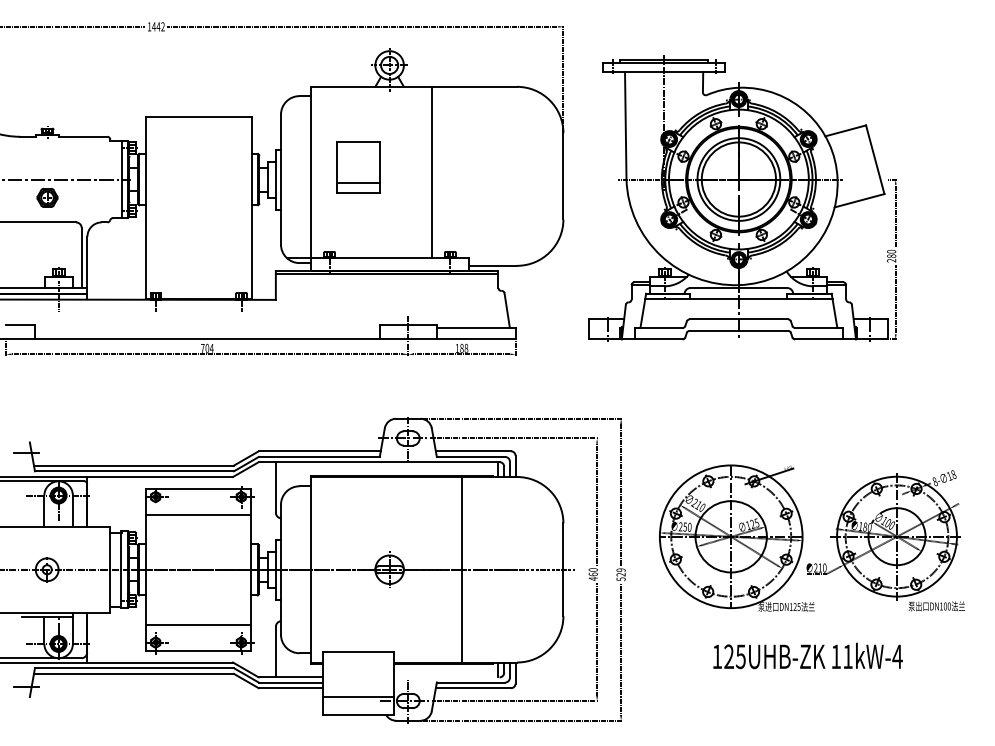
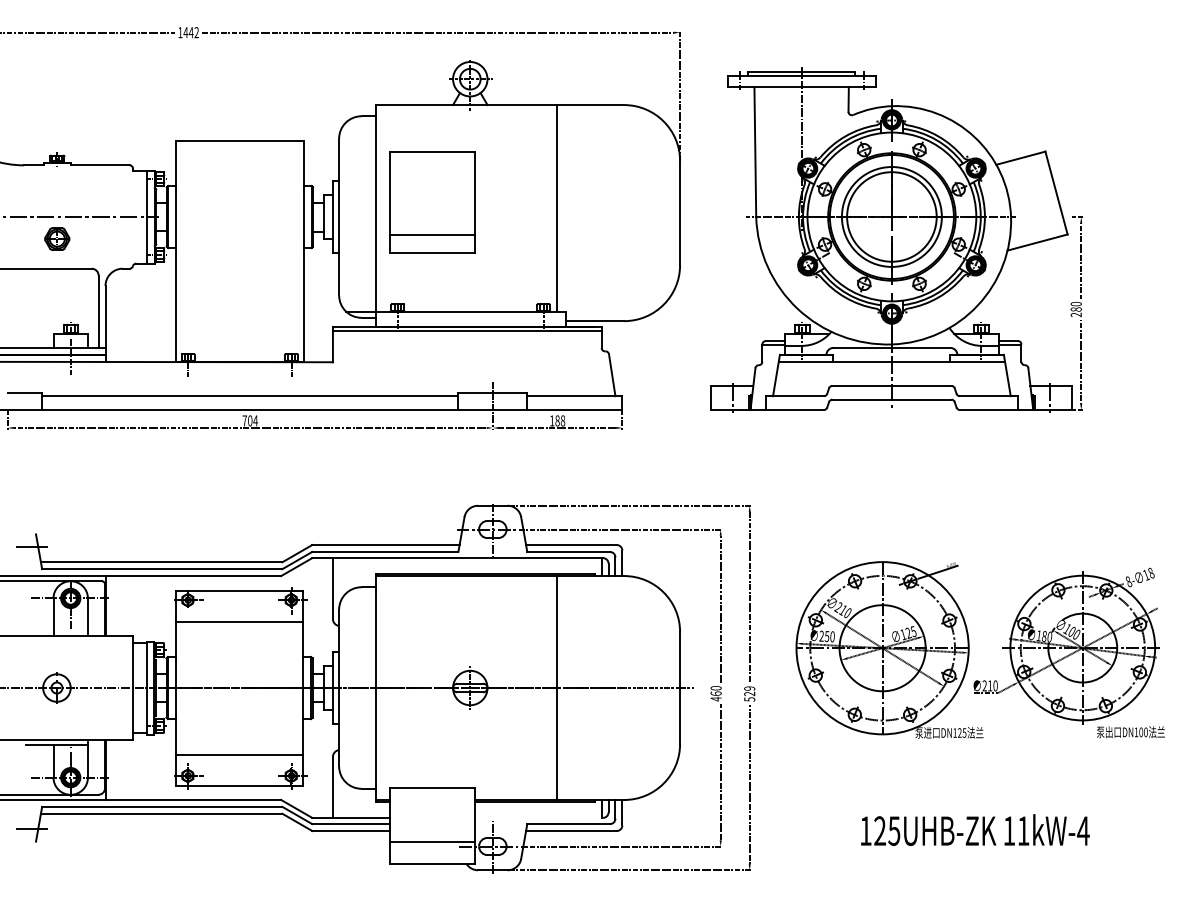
part: (358, 167) -> (432, 202), size x1.67
line: (432, 172) -> (557, 208), moved
line: (207, 328) -> (250, 396), added
text: (808, 655) -> (975, 829), moved

